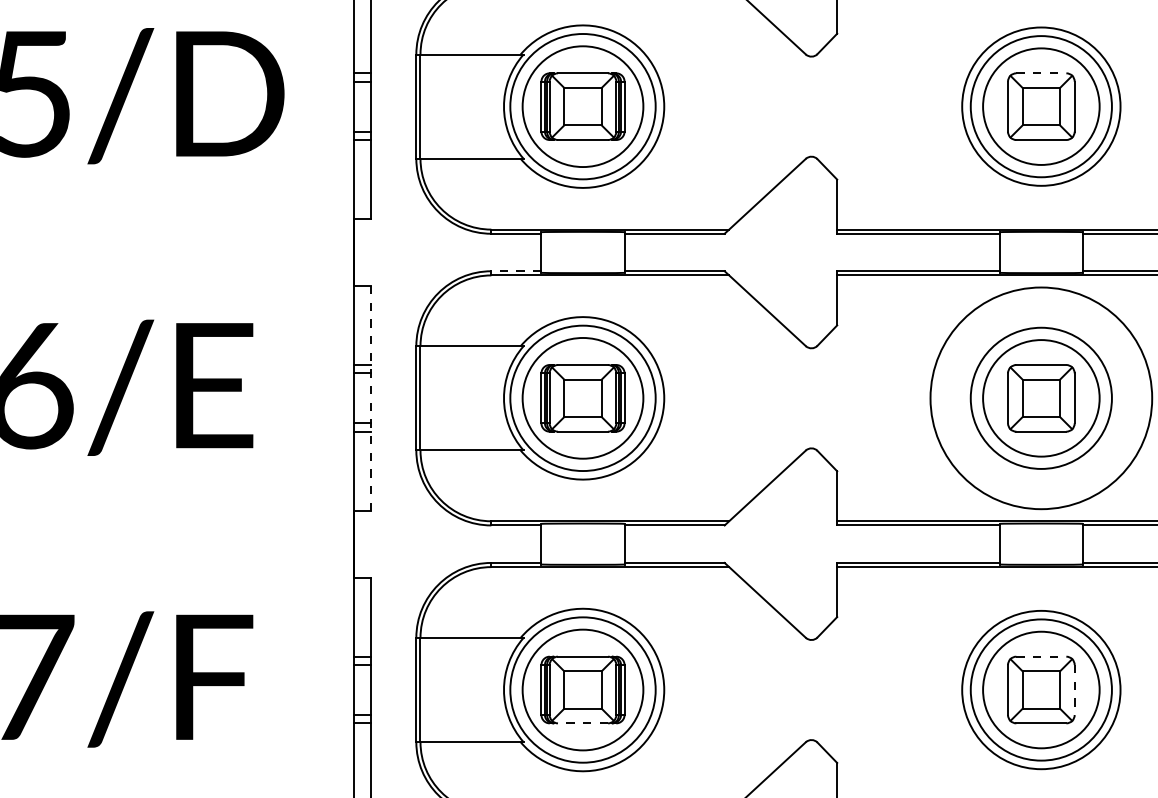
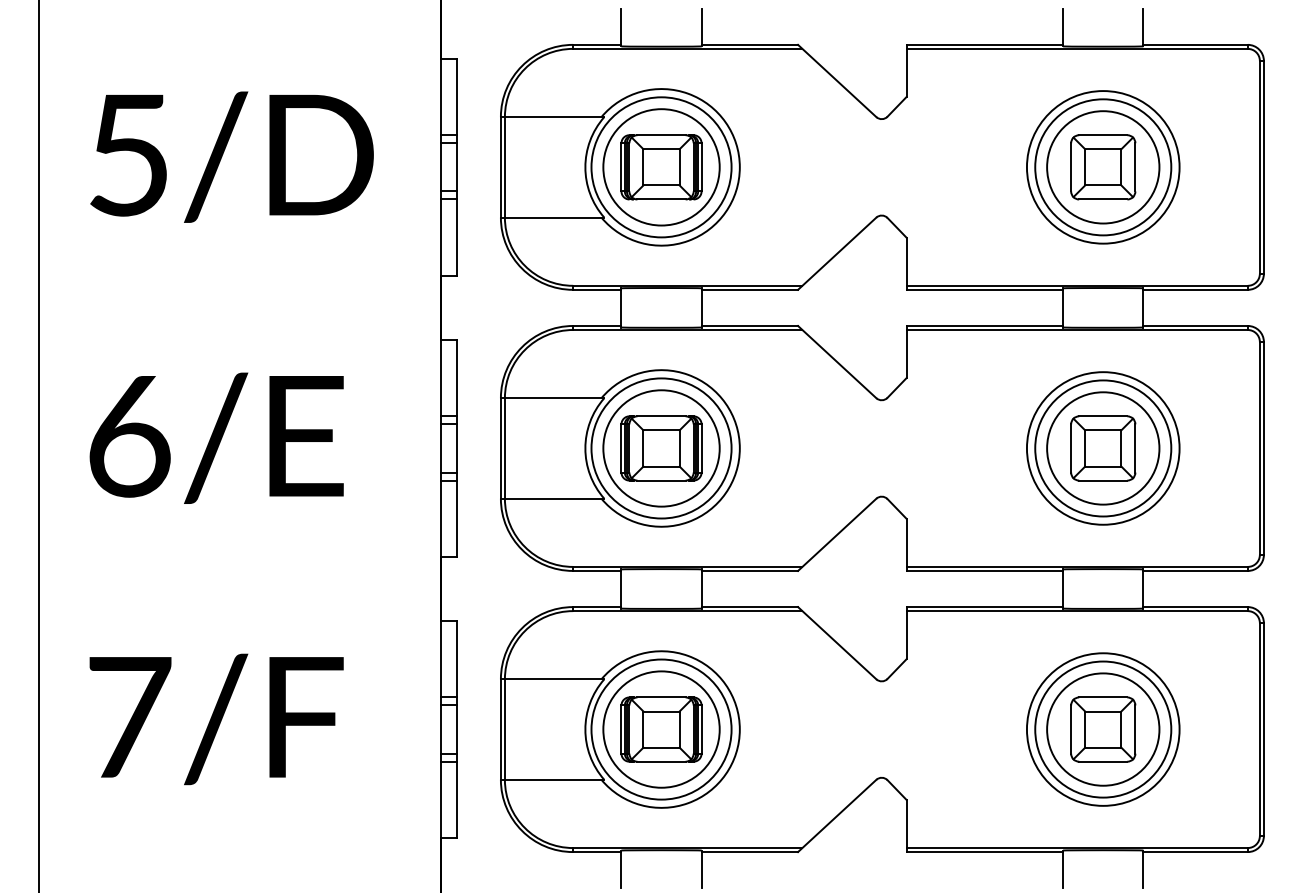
line: (1041, 73) -> (1103, 135), dashed -> solid
line: (515, 270) -> (596, 325), dashed -> solid
line: (370, 398) -> (456, 448), dashed -> solid
circle: (1040, 398) -> (1102, 448), size x0.71
line: (1041, 656) -> (1103, 697), dashed -> solid
line: (1074, 690) -> (1135, 730), dashed -> solid
line: (582, 723) -> (661, 761), dashed -> solid

